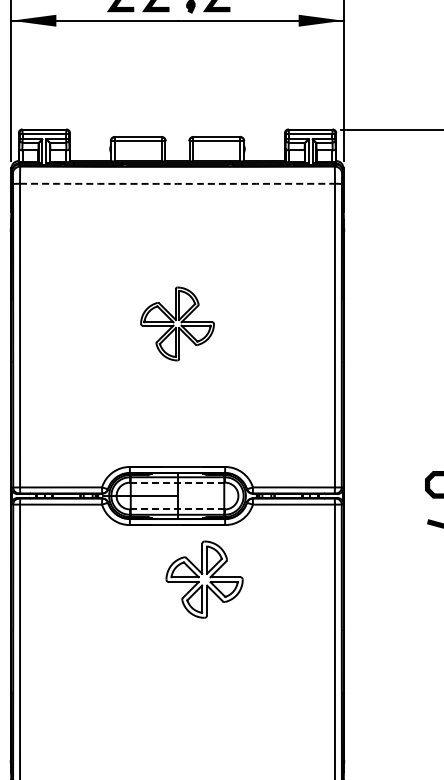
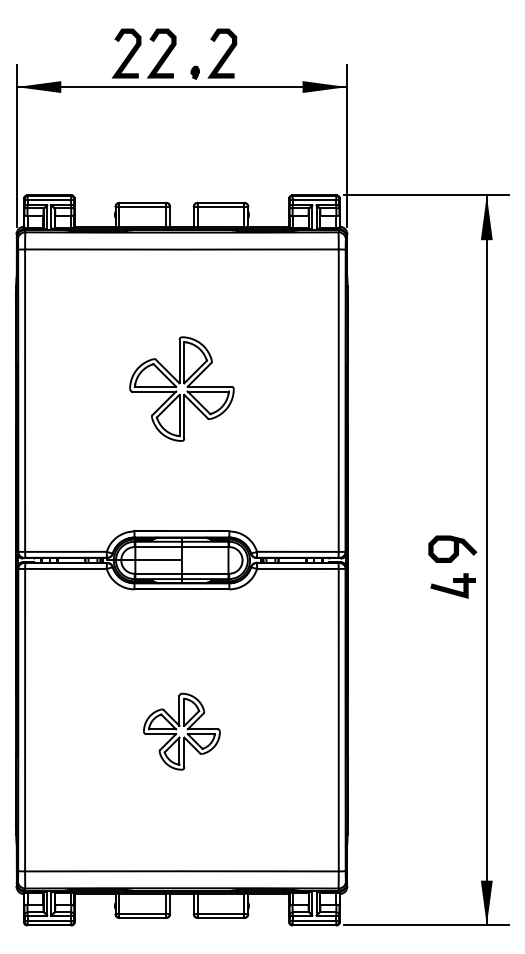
arc: (177, 183) -> (181, 249), dashed -> solid
part: (177, 323) -> (181, 388), size x1.43
line: (178, 483) -> (182, 547), dashed -> solid
line: (177, 509) -> (181, 573), dashed -> solid
part: (204, 579) -> (181, 731), moved

